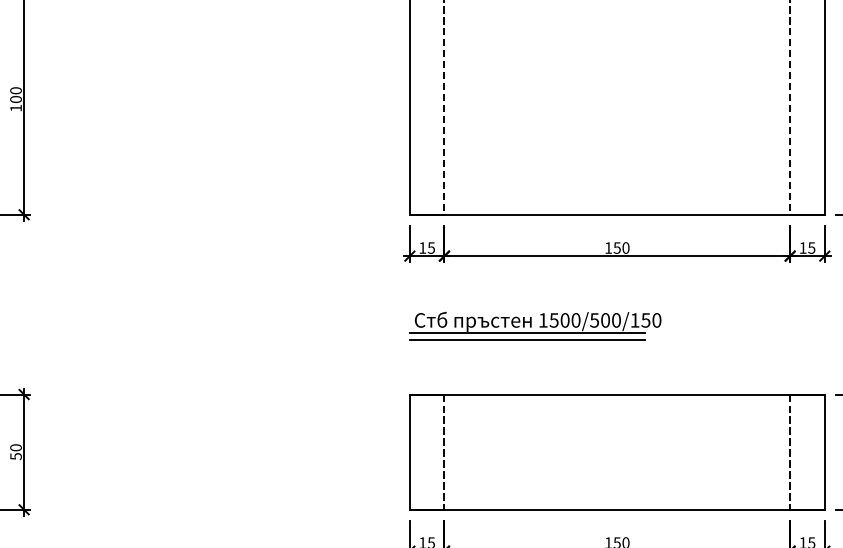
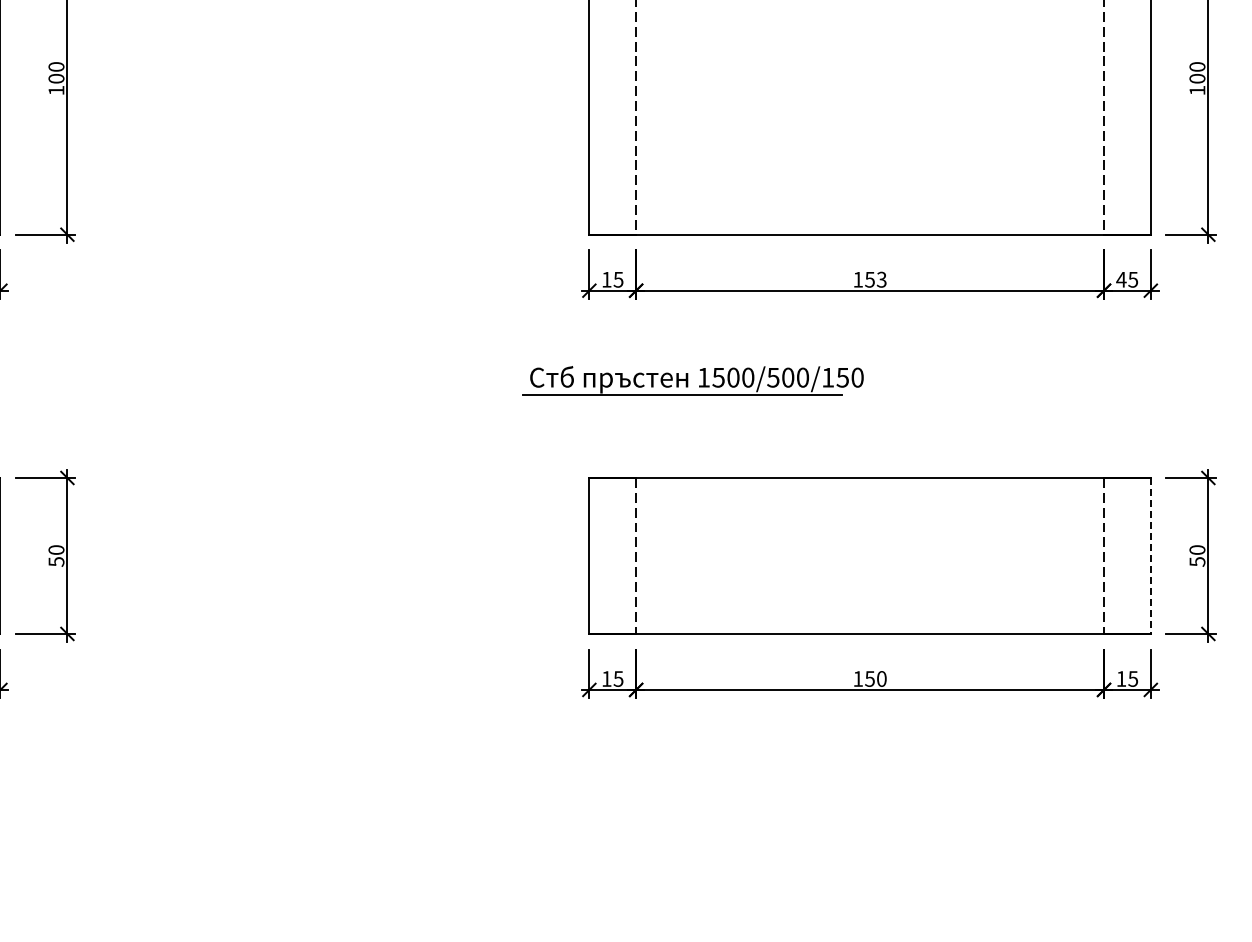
text: (625, 247) -> (881, 279), 150 -> 153
text: (803, 247) -> (1121, 279), 15 -> 45
part: (534, 322) -> (692, 380), moved
line: (527, 340) -> (748, 404), removed
line: (824, 451) -> (1150, 555), solid -> dashed

